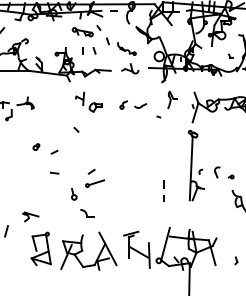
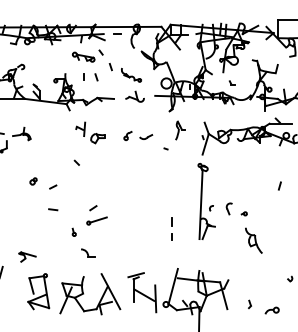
part: (230, 55) -> (231, 82), moved
part: (73, 193) -> (73, 231), size x0.62

